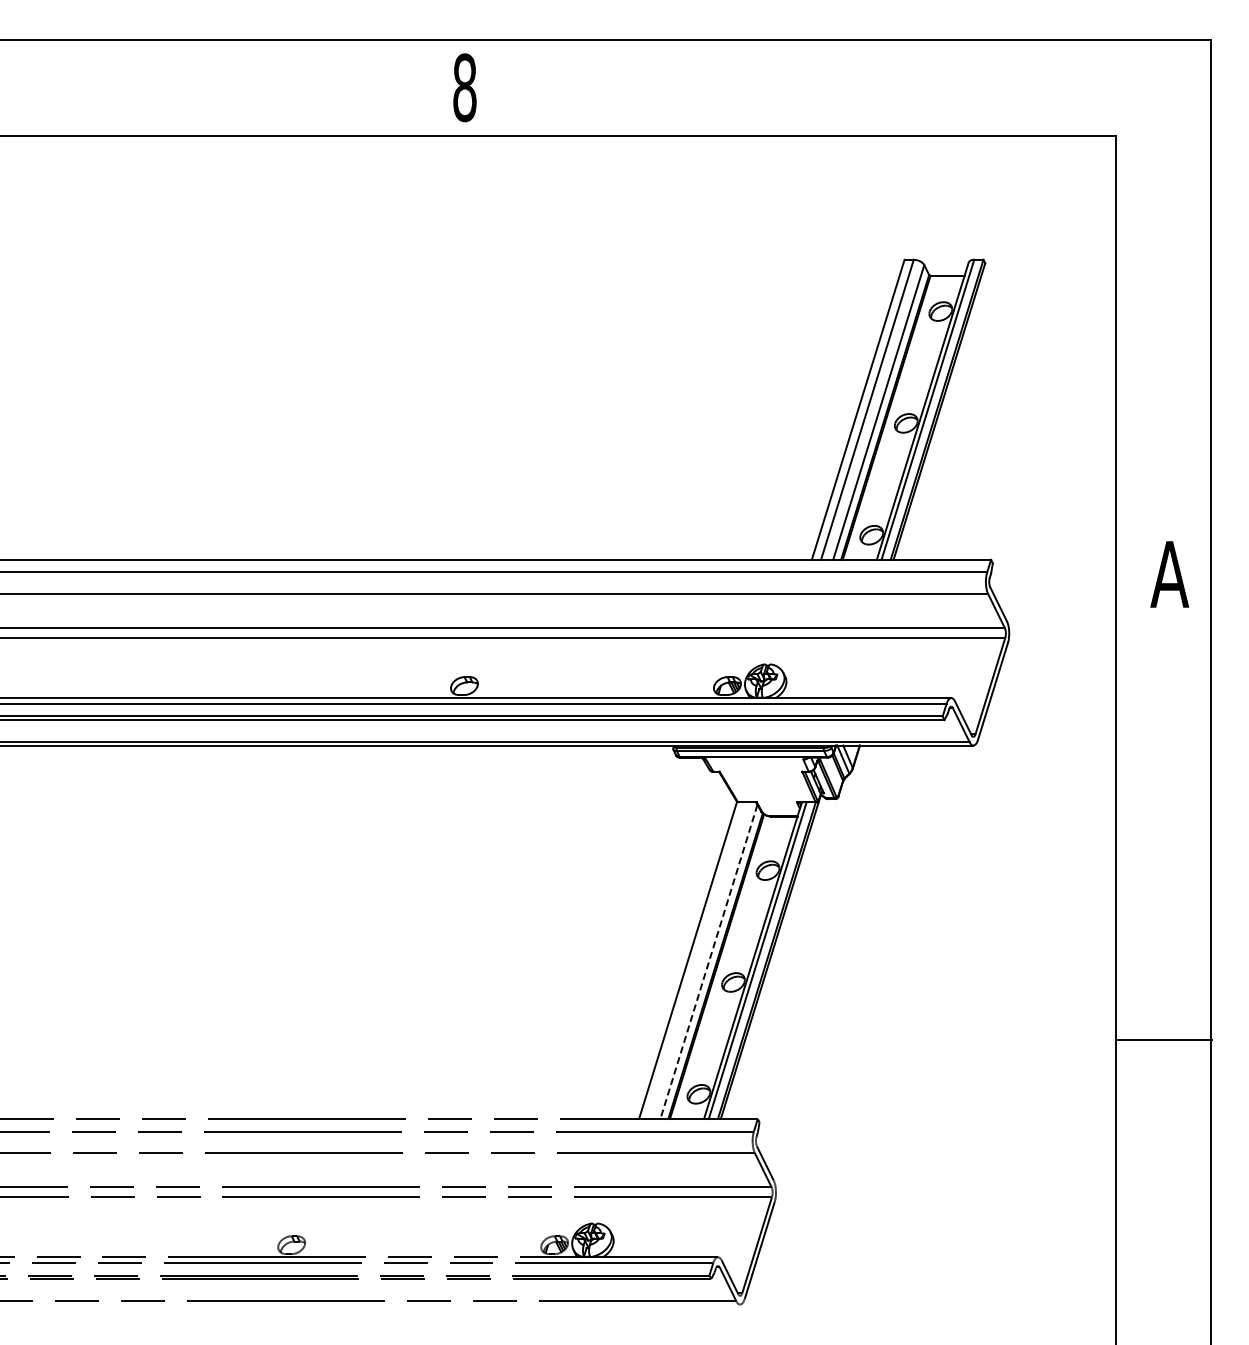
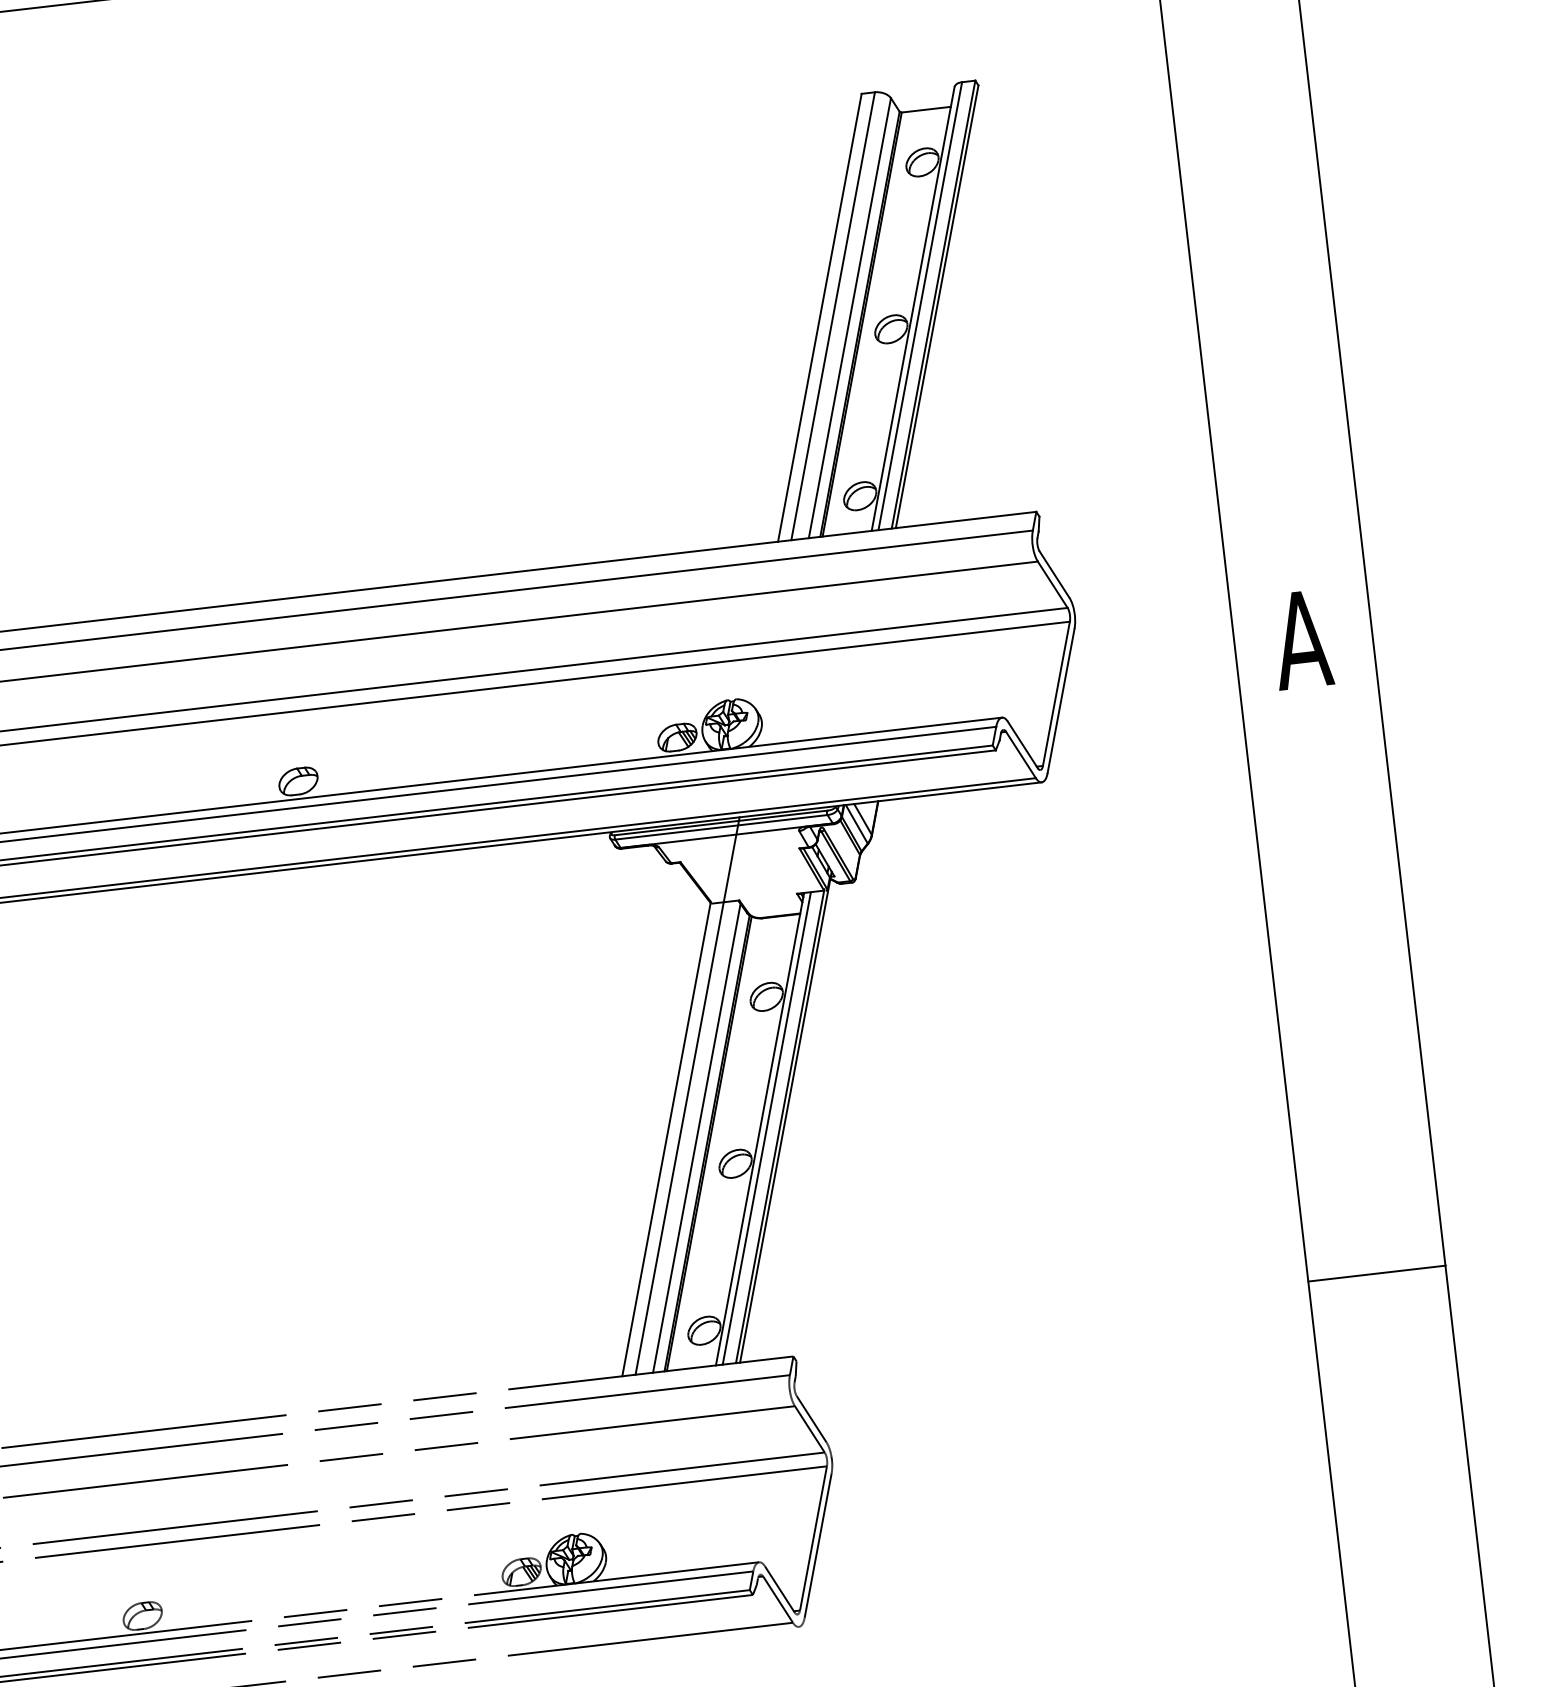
text: (1169, 574) -> (1301, 639), moved
line: (705, 931) -> (686, 1095), added
line: (708, 962) -> (696, 1139), dashed -> solid
line: (1163, 1040) -> (1376, 1273), moved

